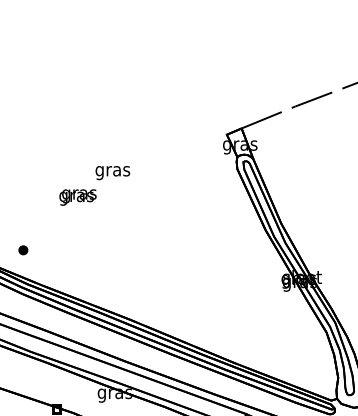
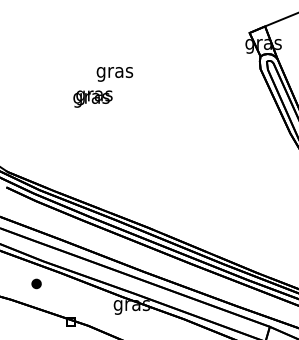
text: (112, 173) -> (114, 74), moved
part: (23, 250) -> (36, 284), moved

